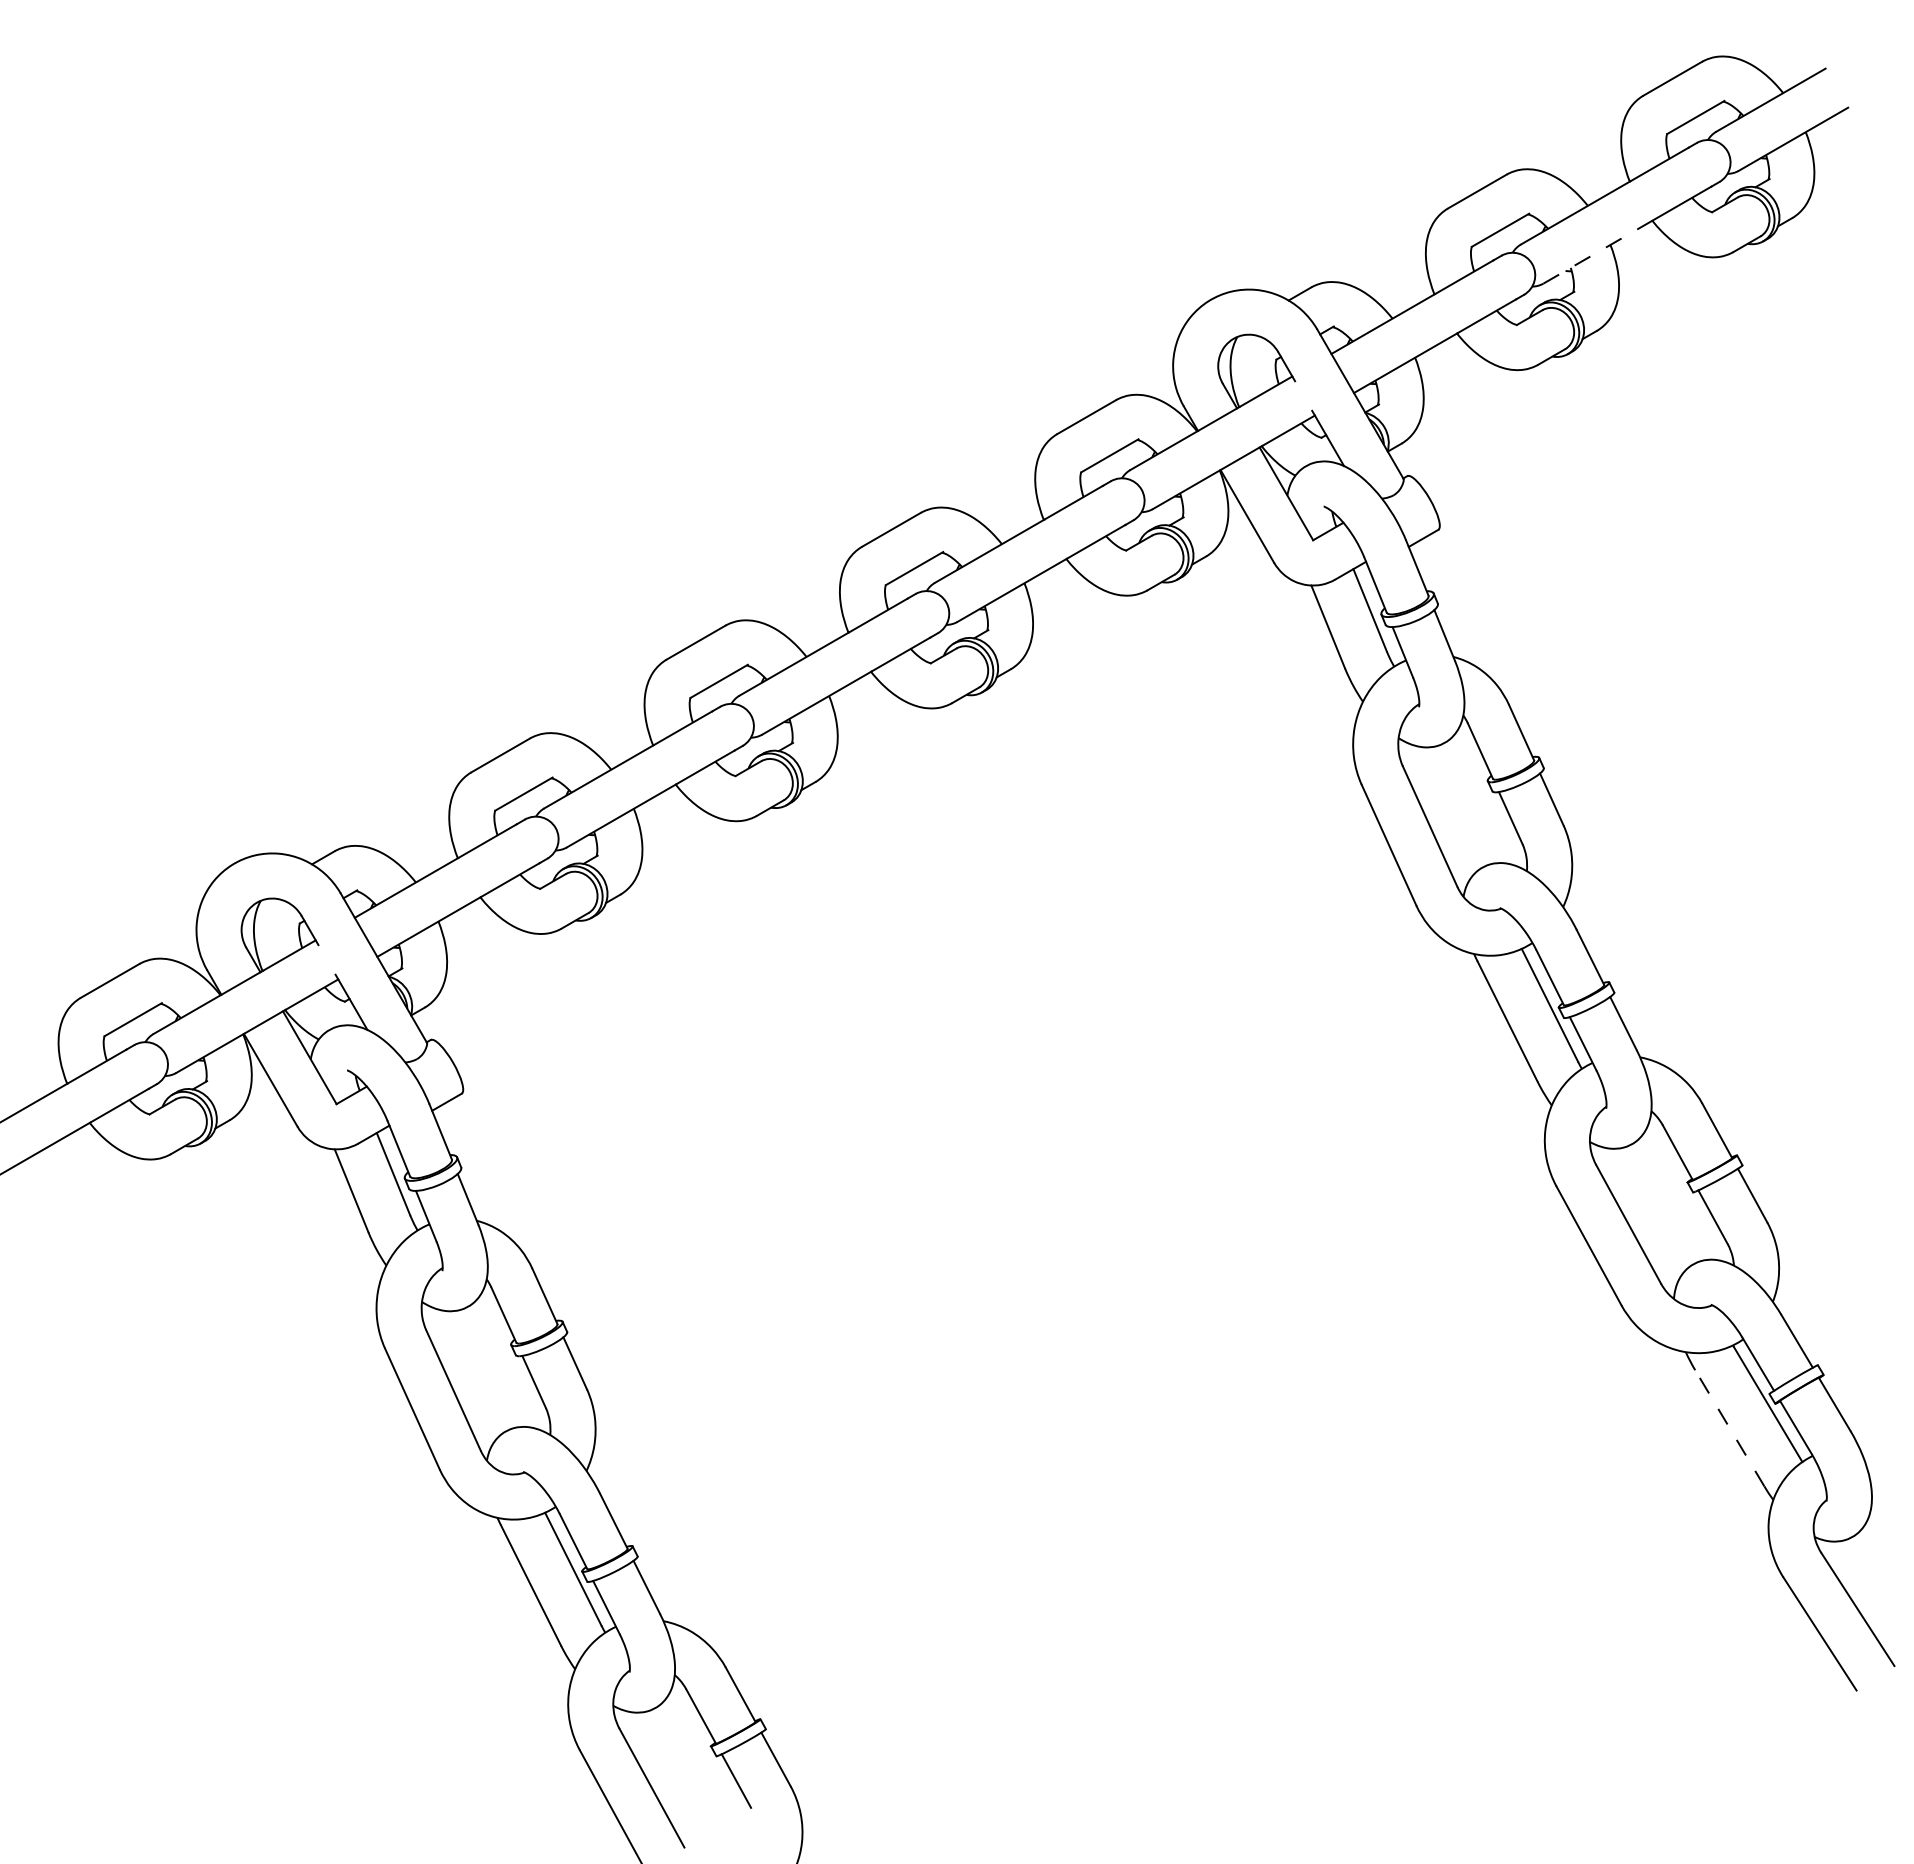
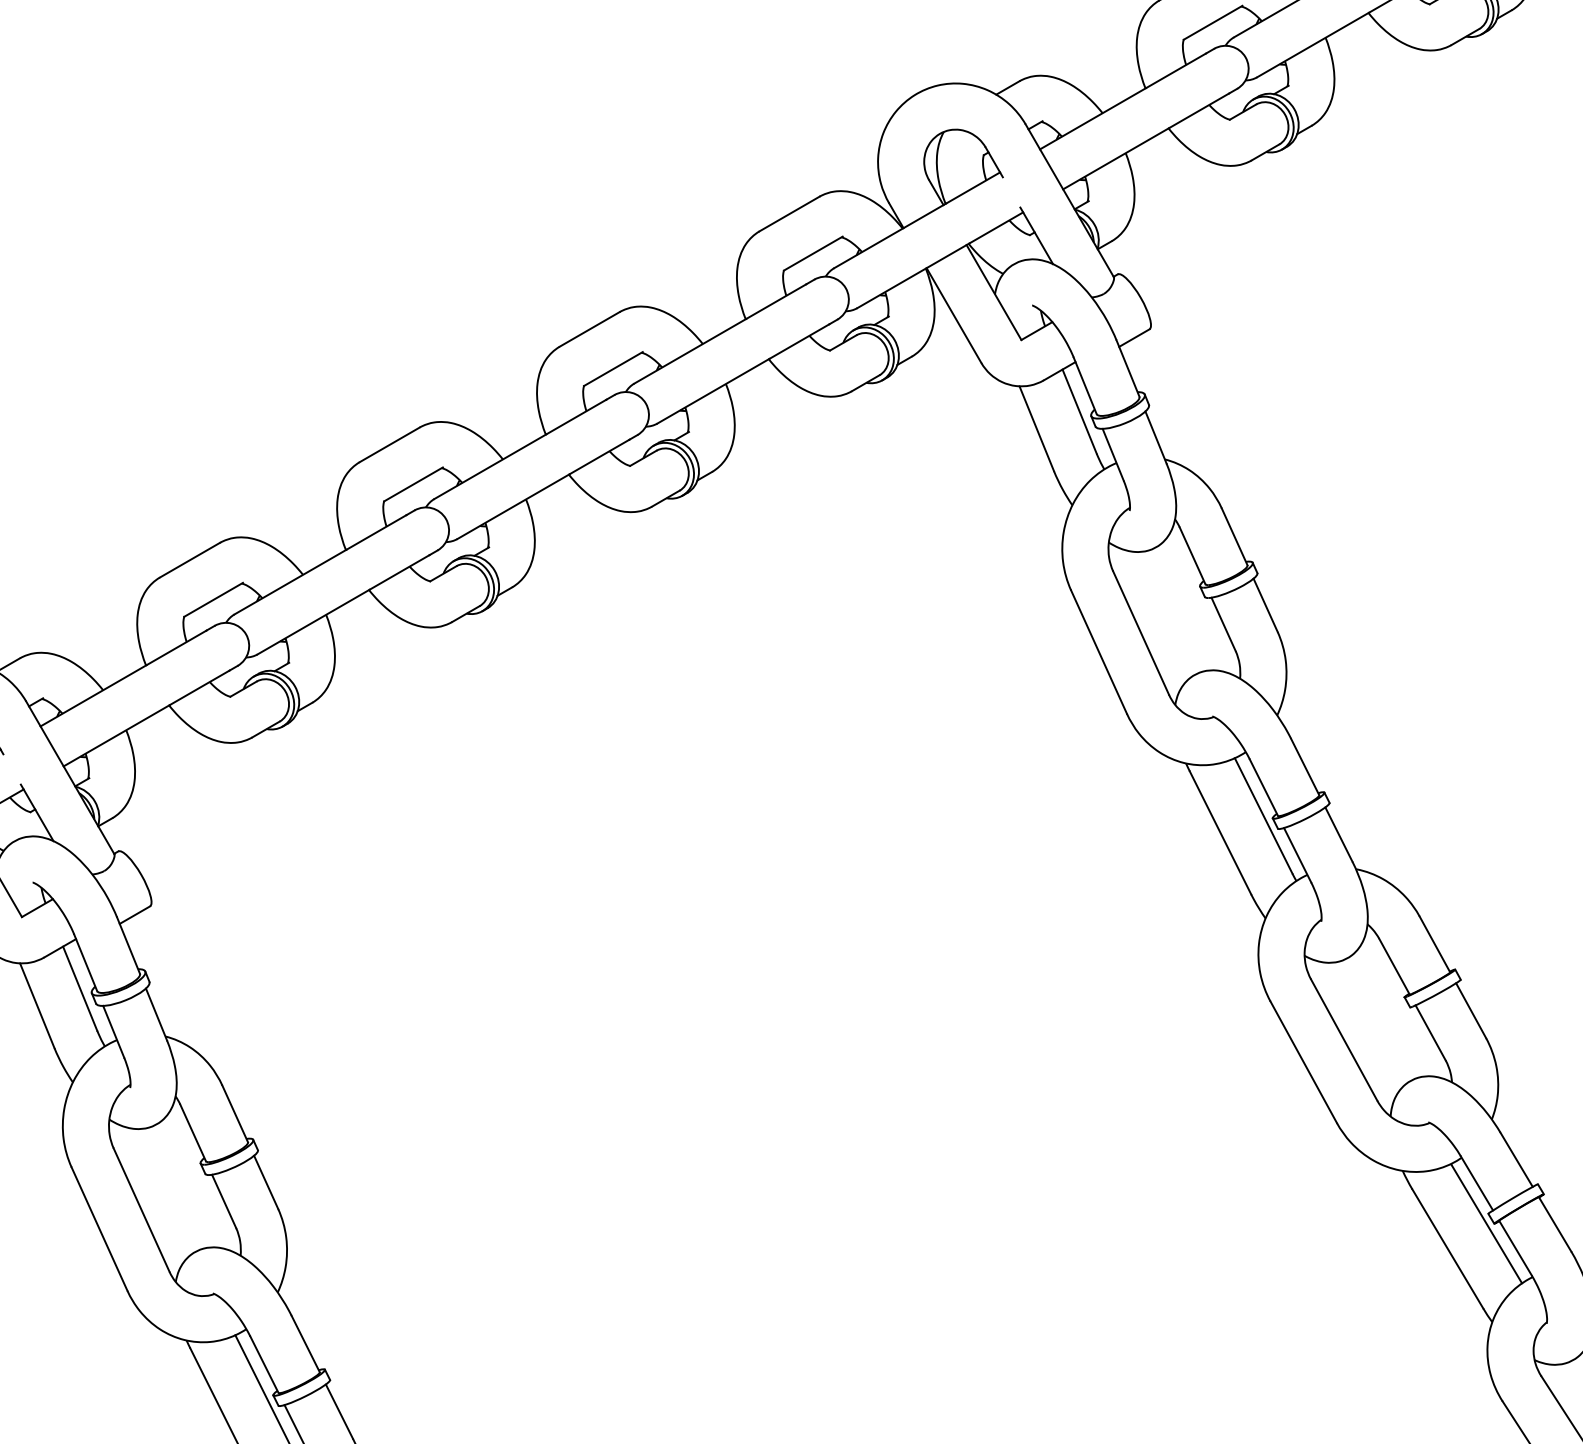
line: (1597, 252) -> (1312, 45), dashed -> solid
line: (1729, 1428) -> (1447, 1249), dashed -> solid

